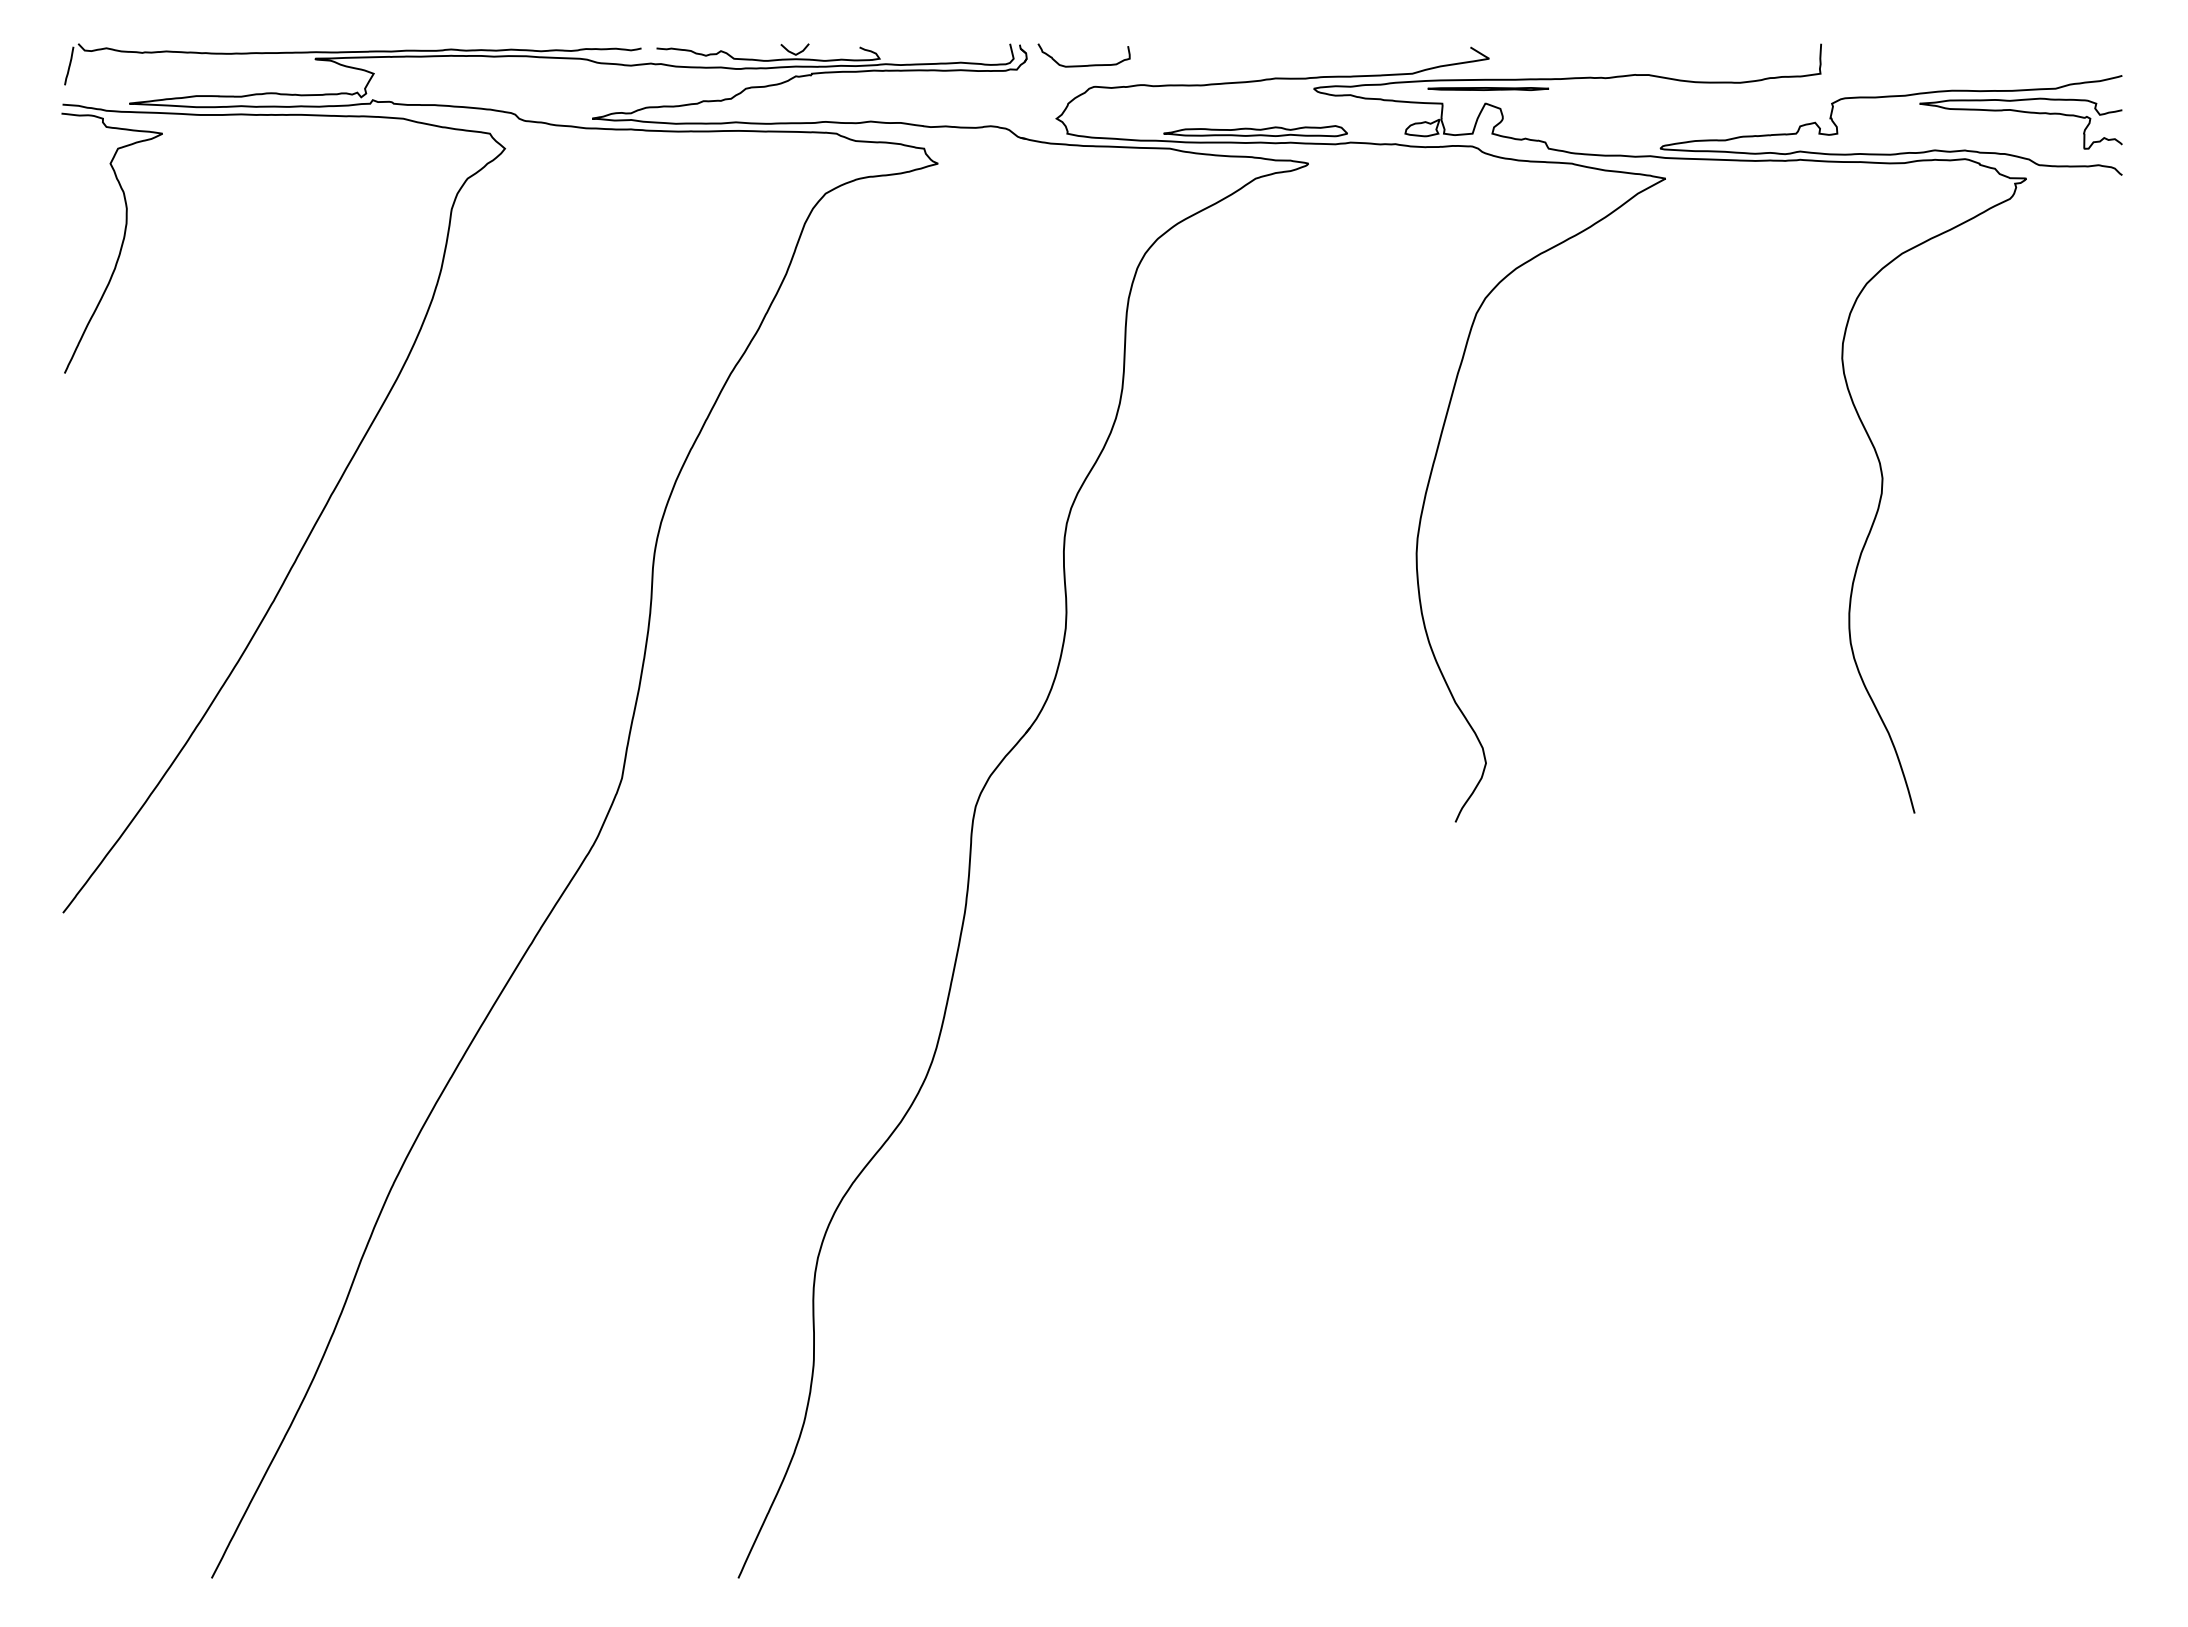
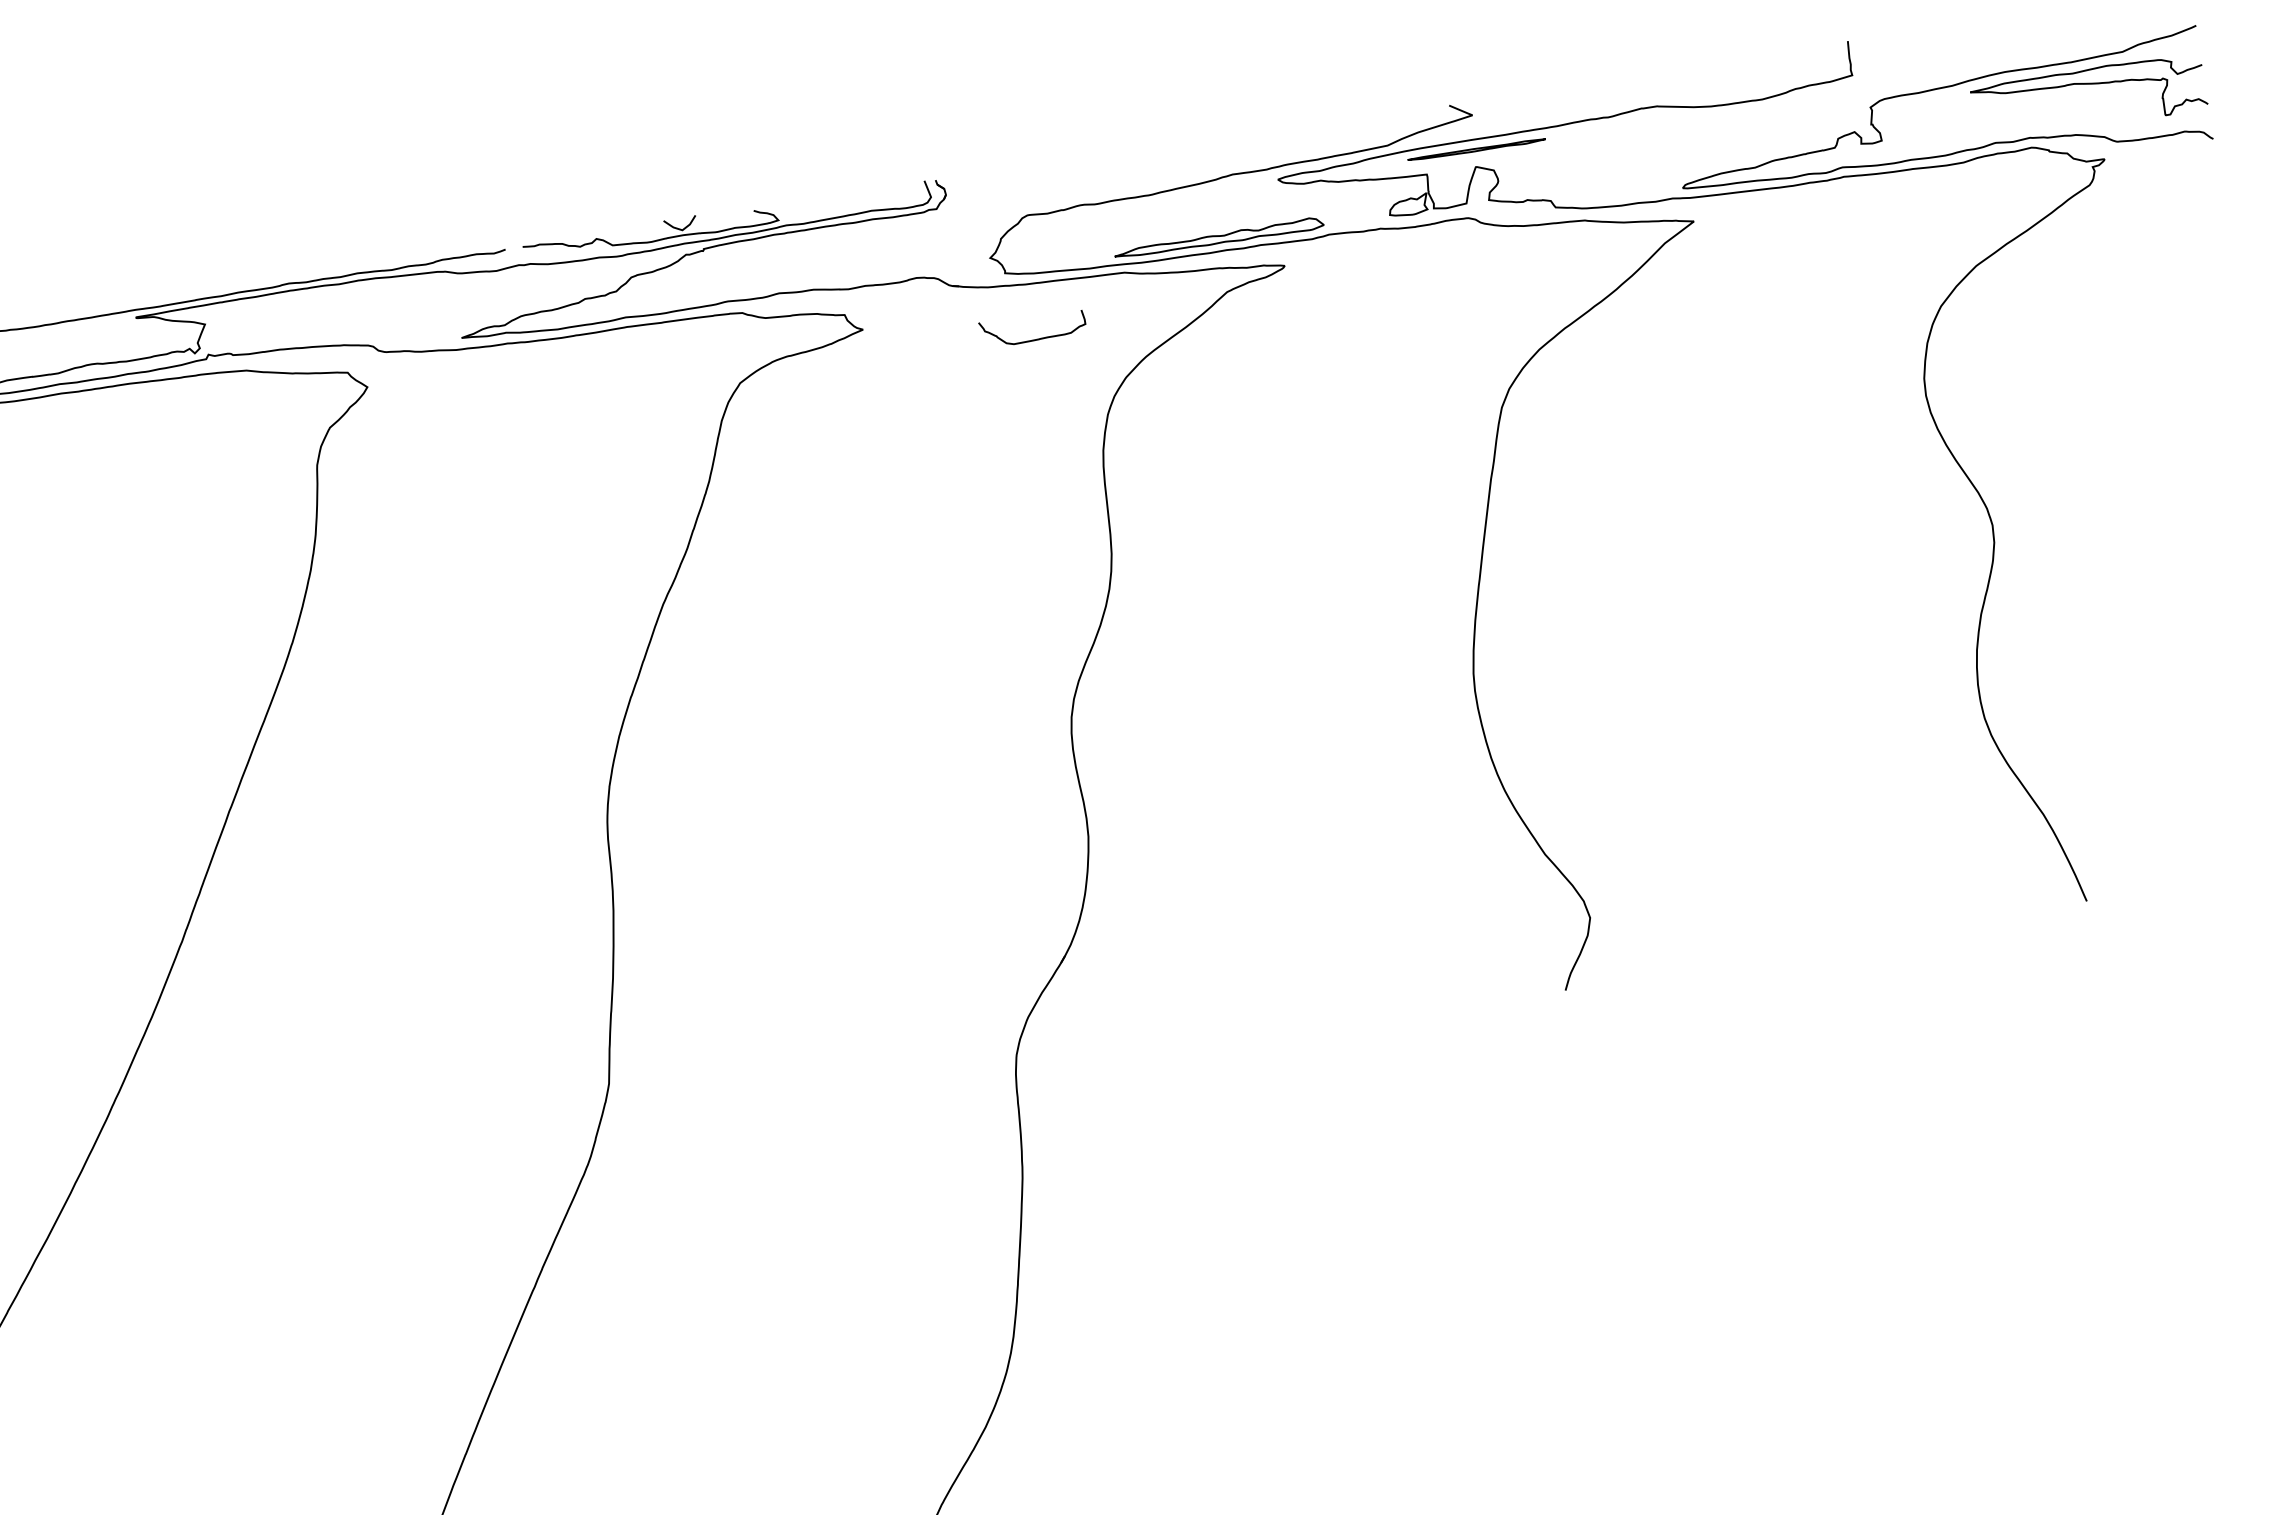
curve: (1083, 65) -> (1033, 339), moved

